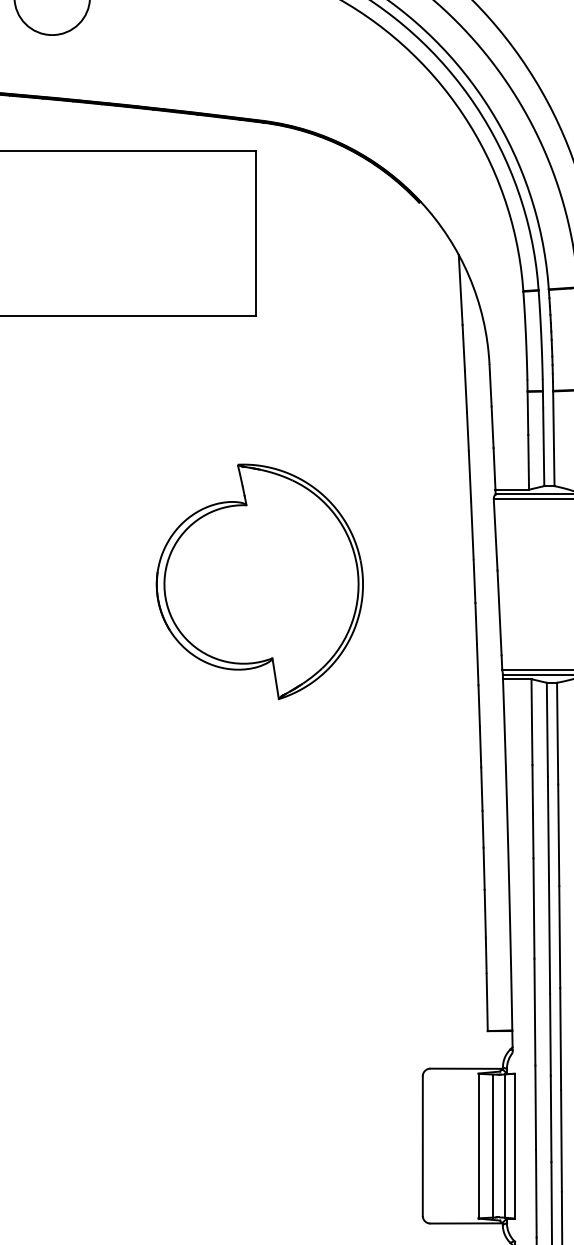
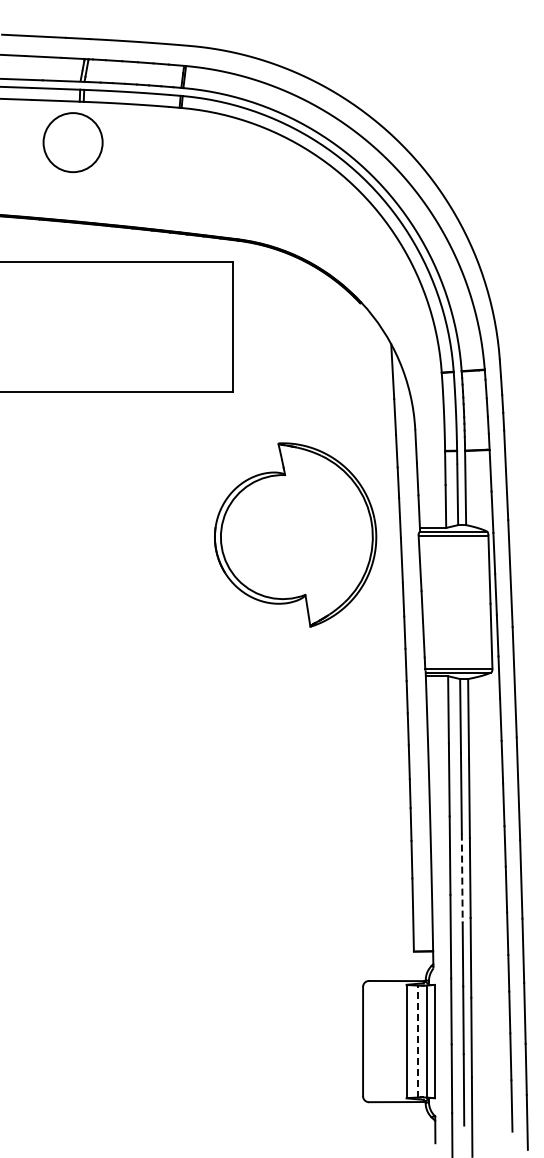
part: (259, 581) -> (295, 534), moved
line: (549, 937) -> (462, 878), solid -> dashed
line: (492, 1145) -> (417, 1041), solid -> dashed

